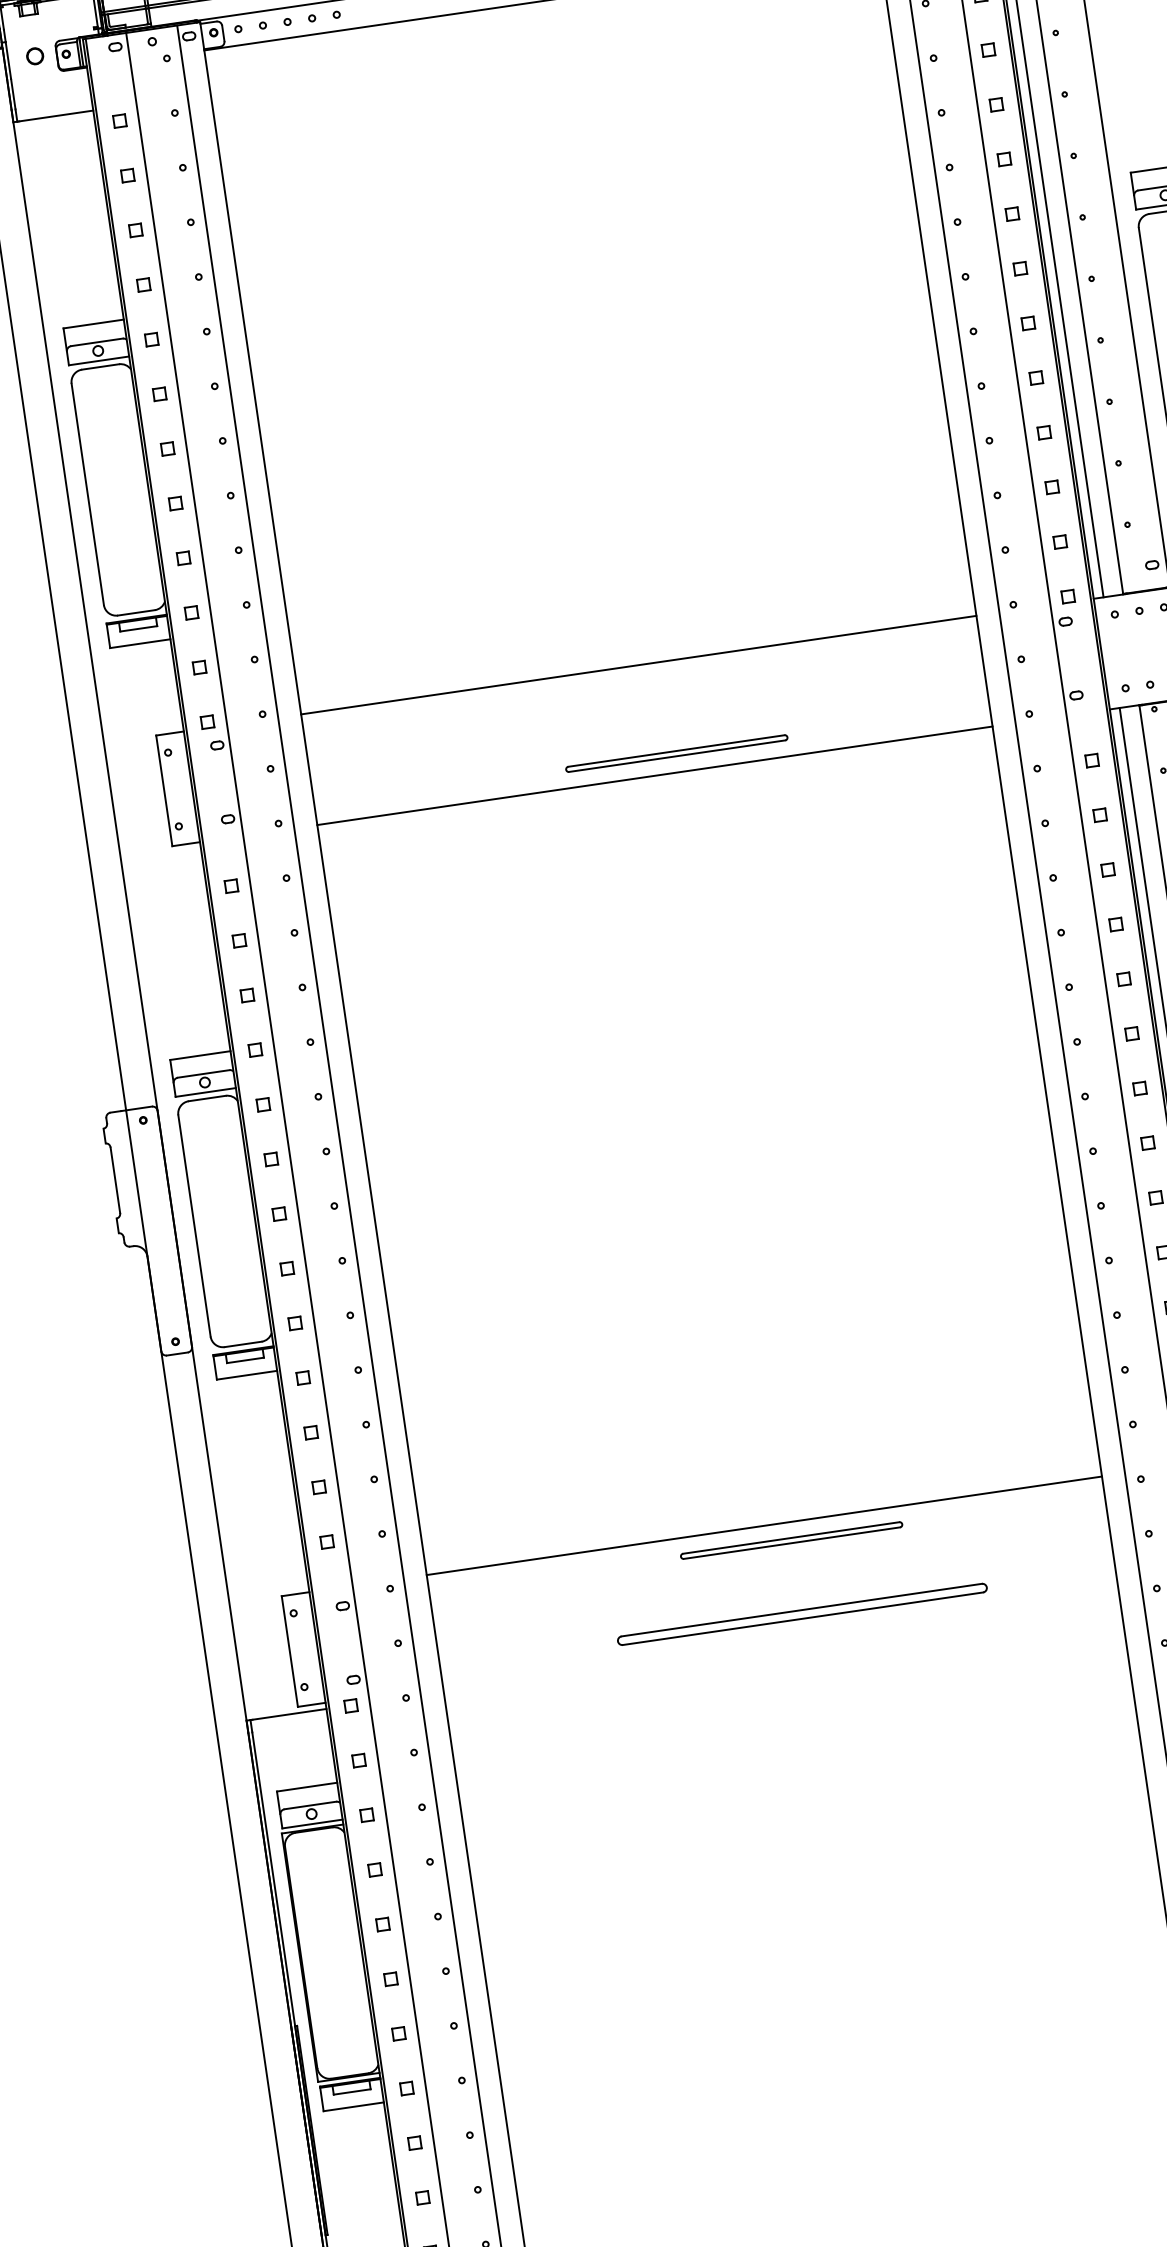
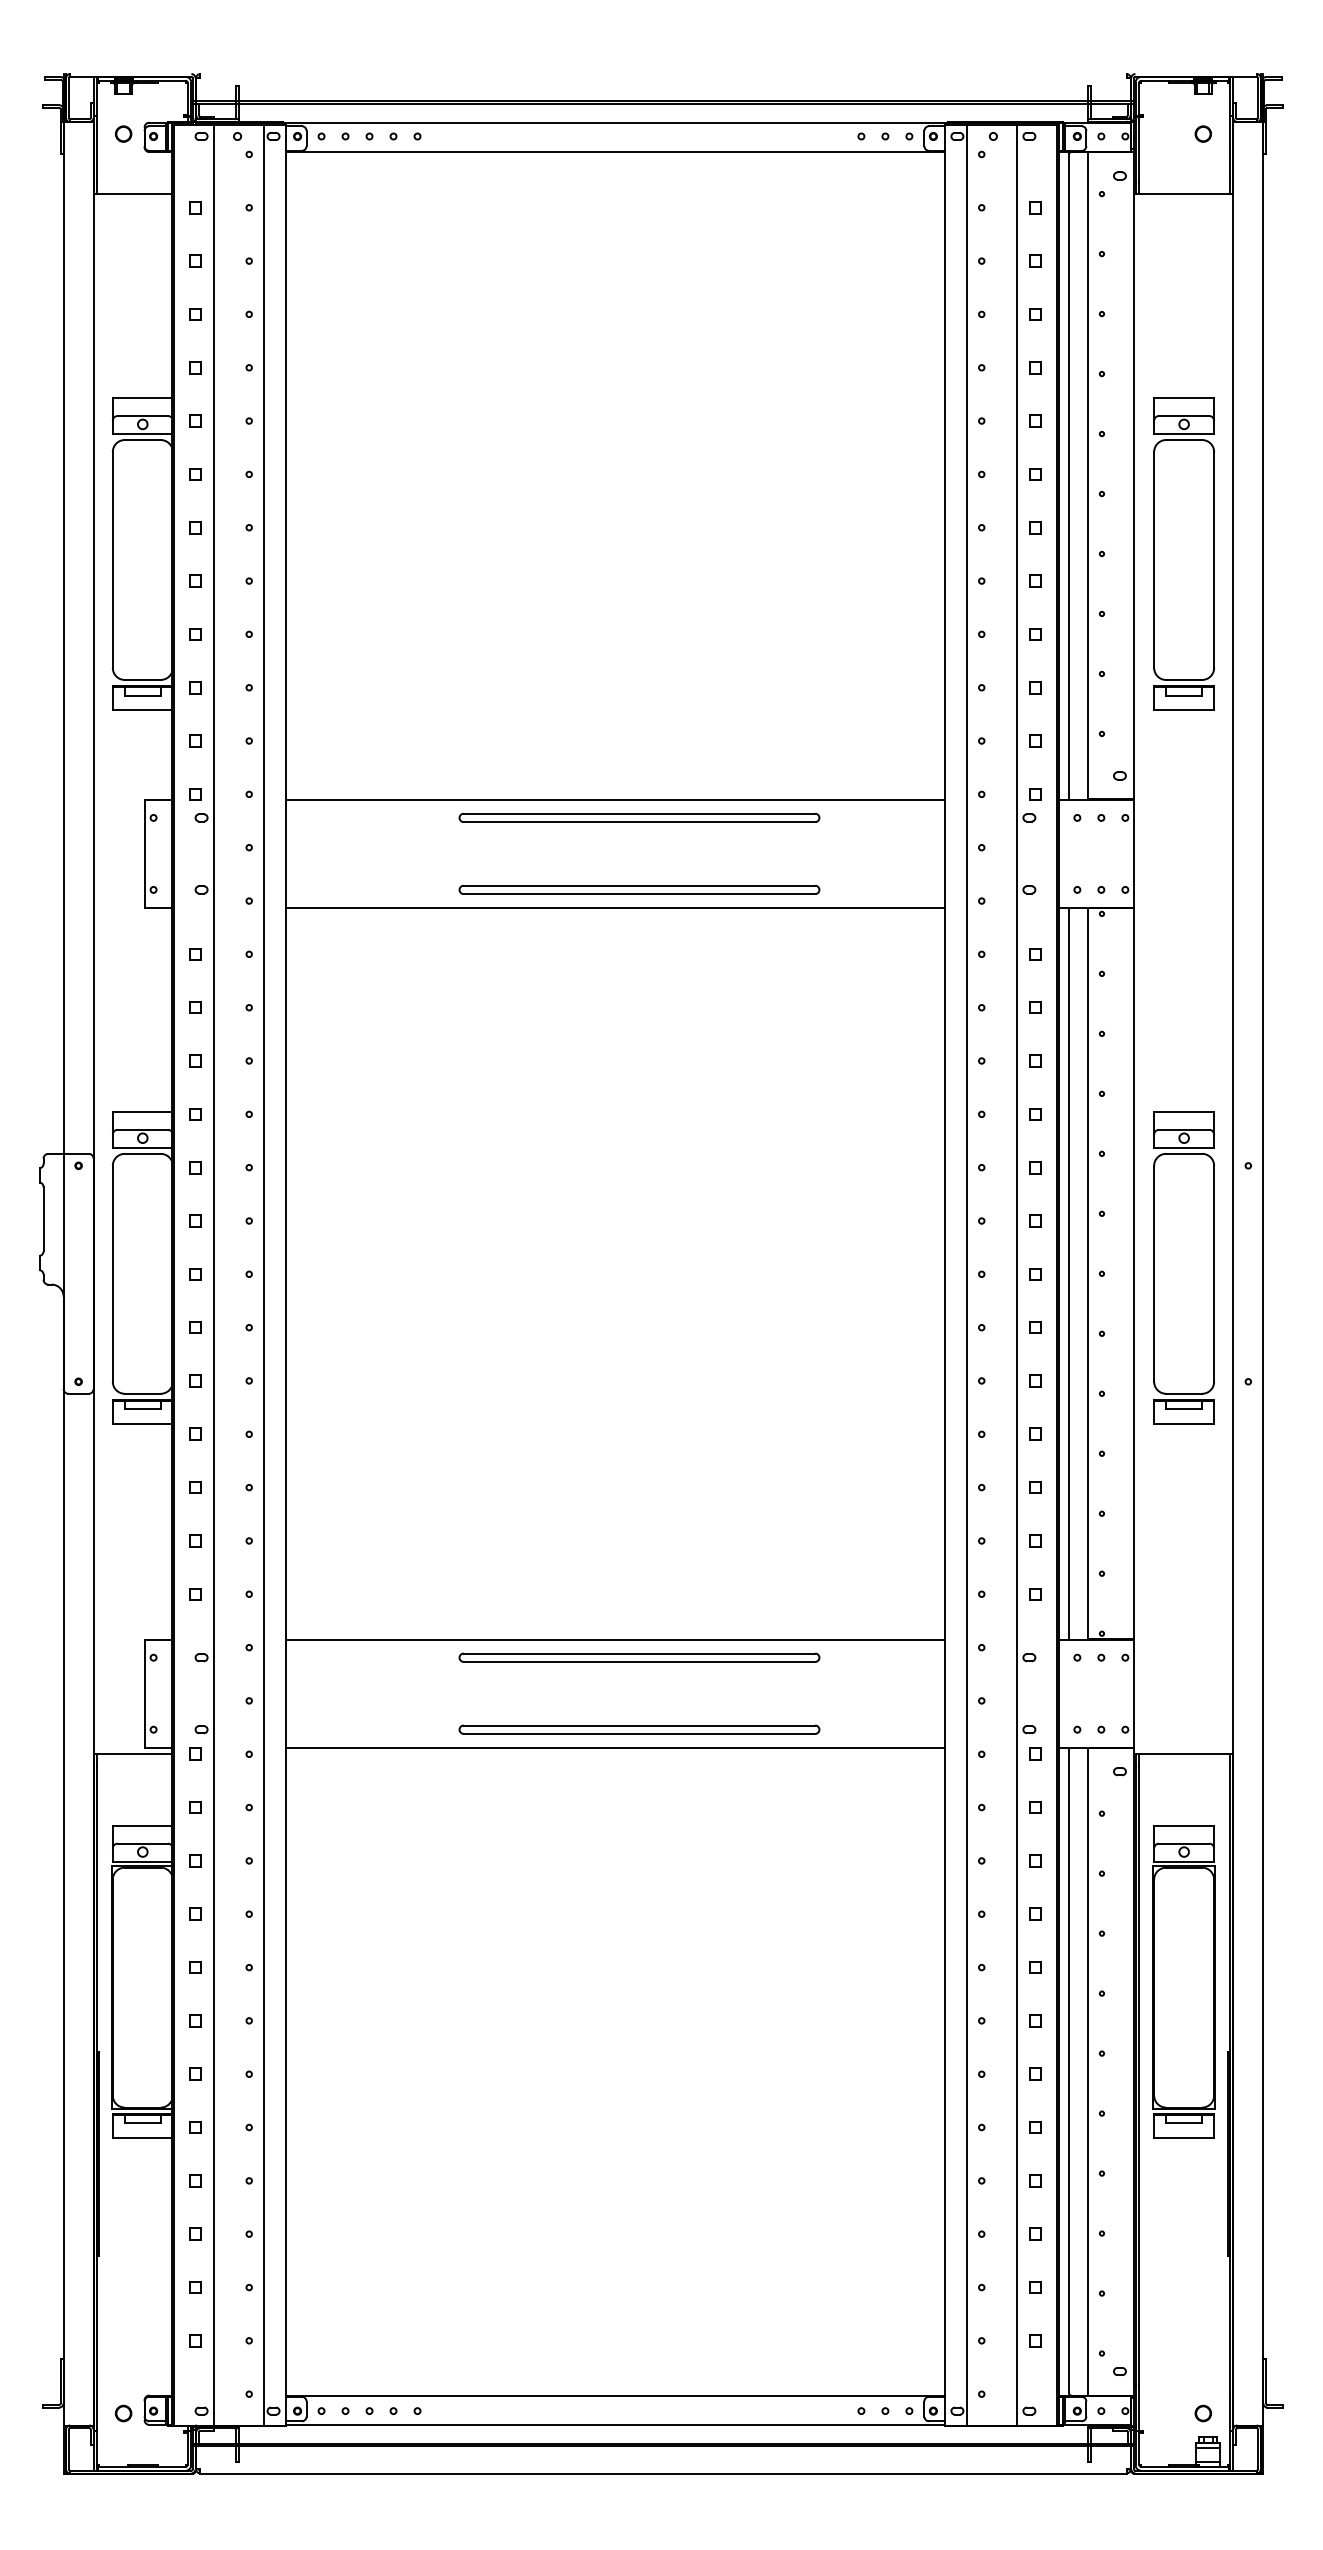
part: (666, 679) -> (639, 817), added
part: (676, 753) -> (639, 889), size x1.67
part: (791, 1540) -> (639, 1657), size x1.67
line: (780, 1636) -> (615, 1747), added

